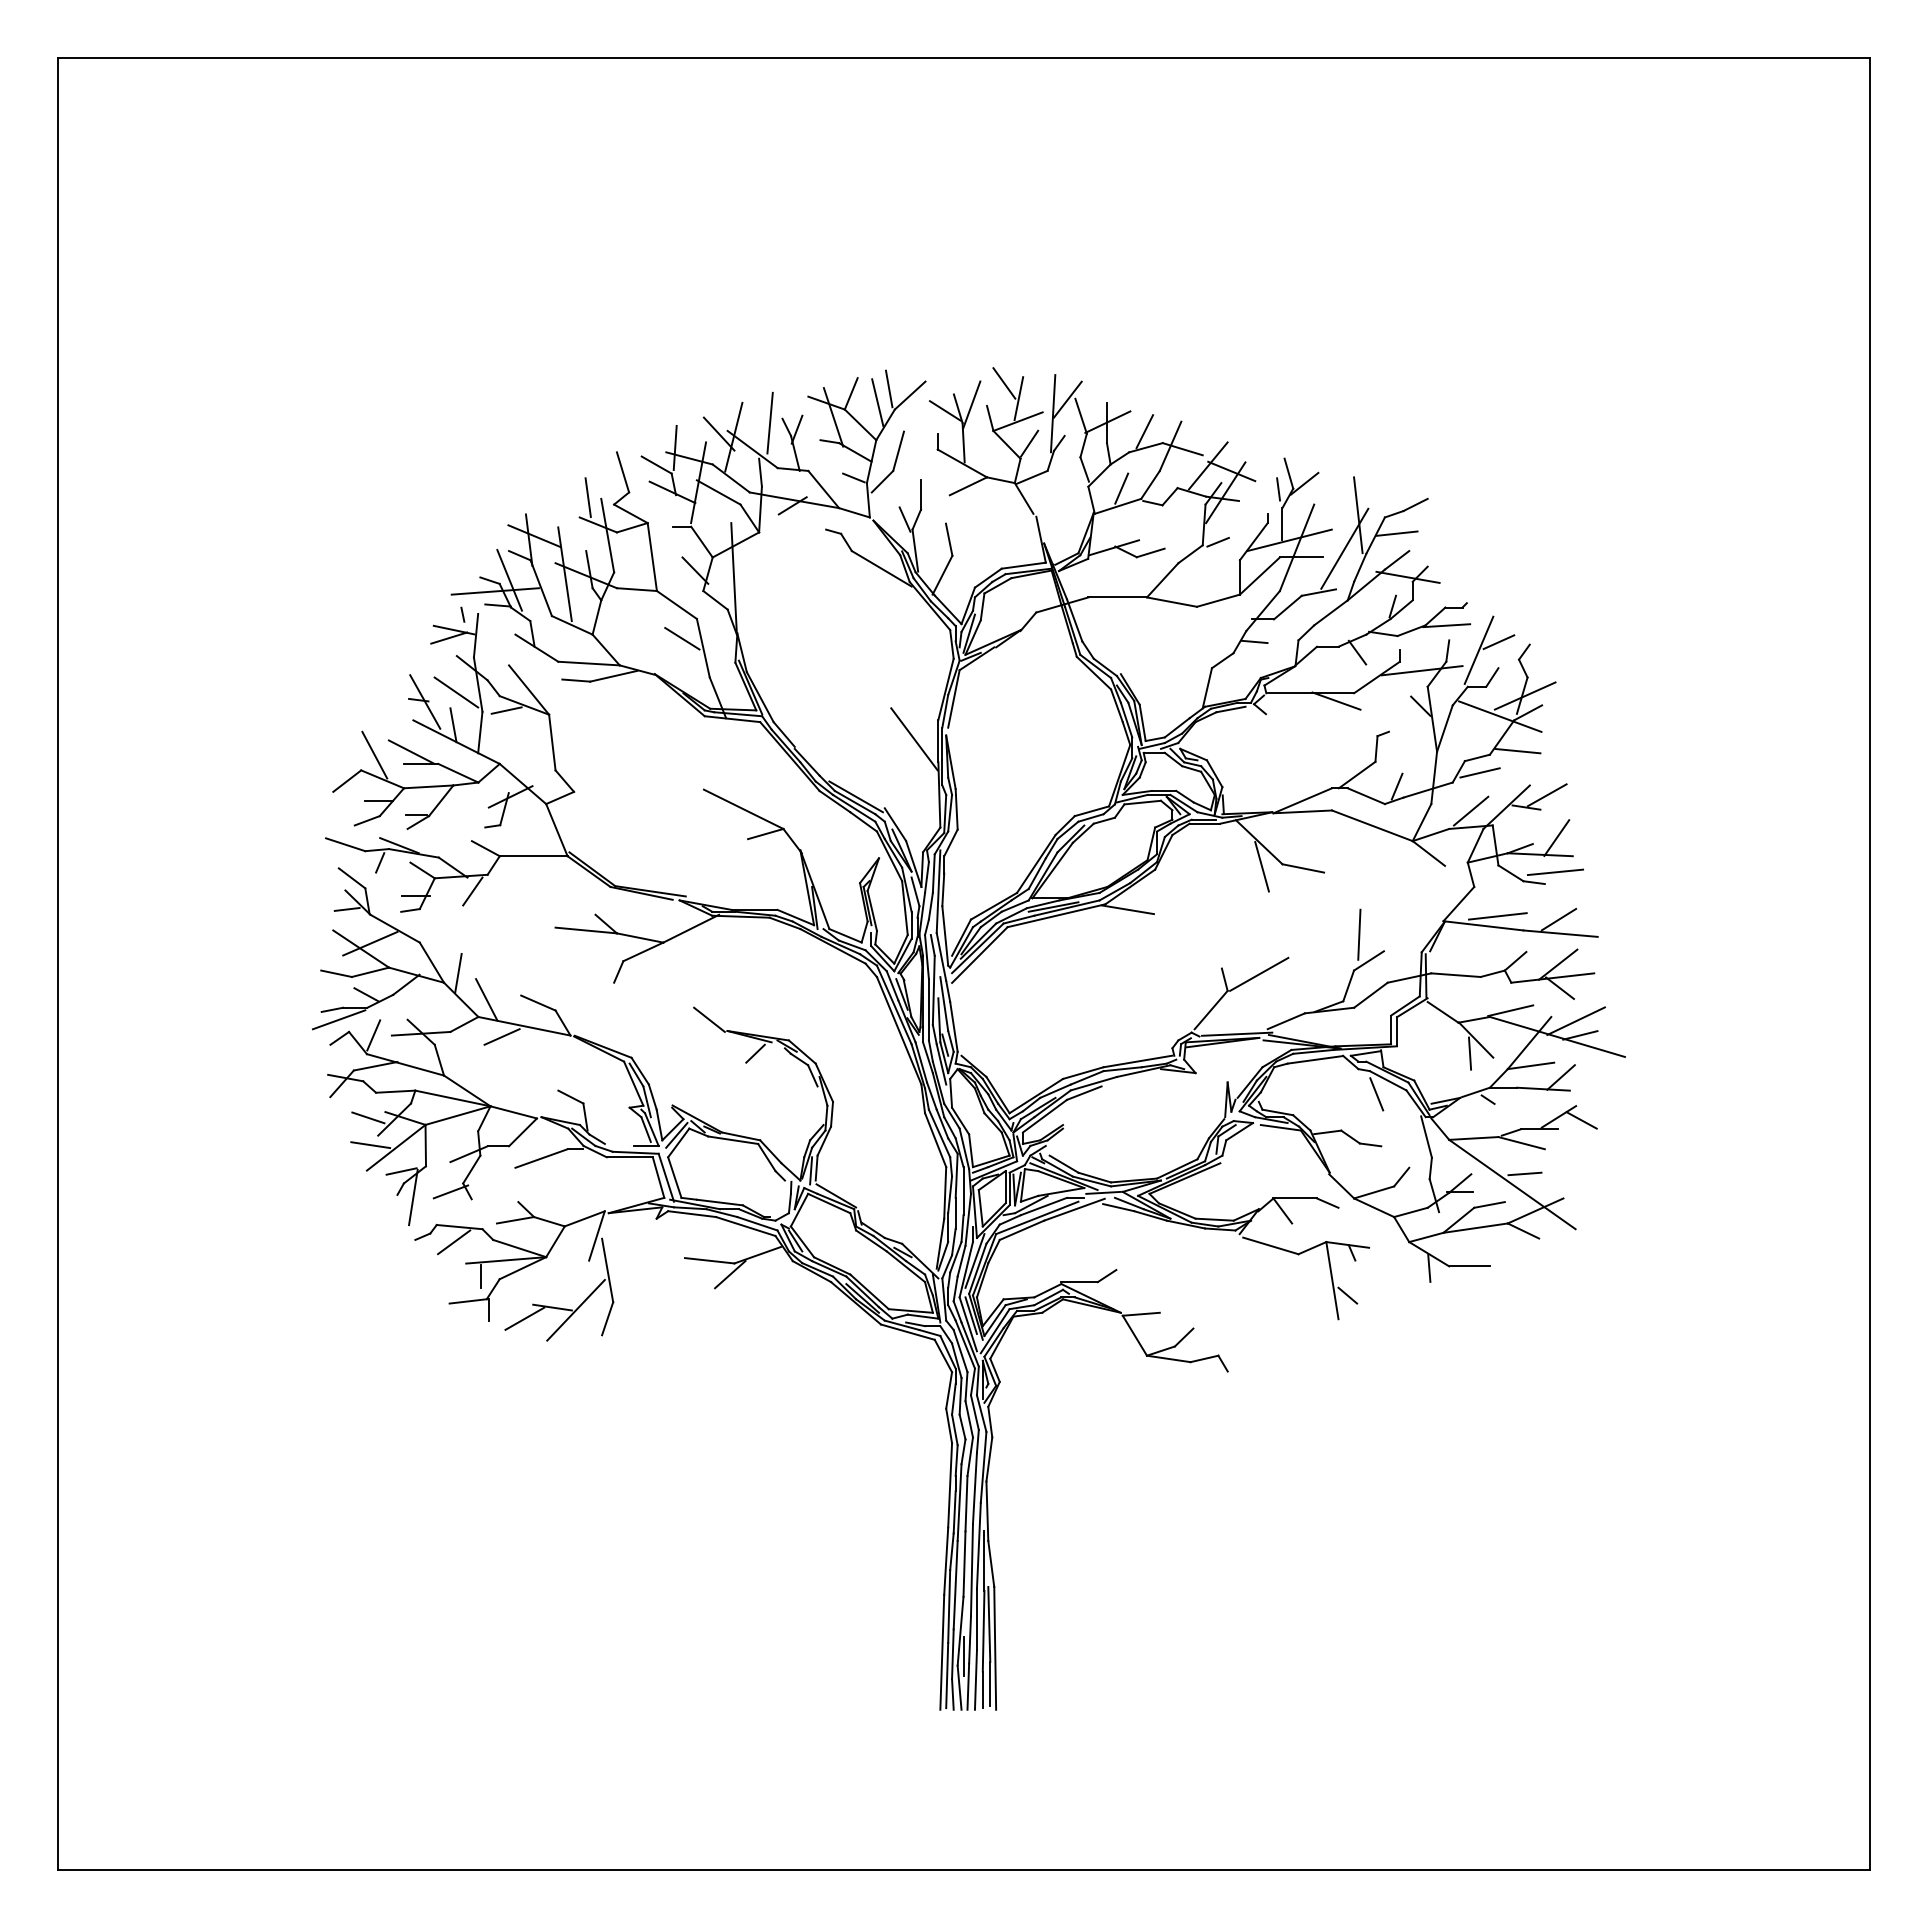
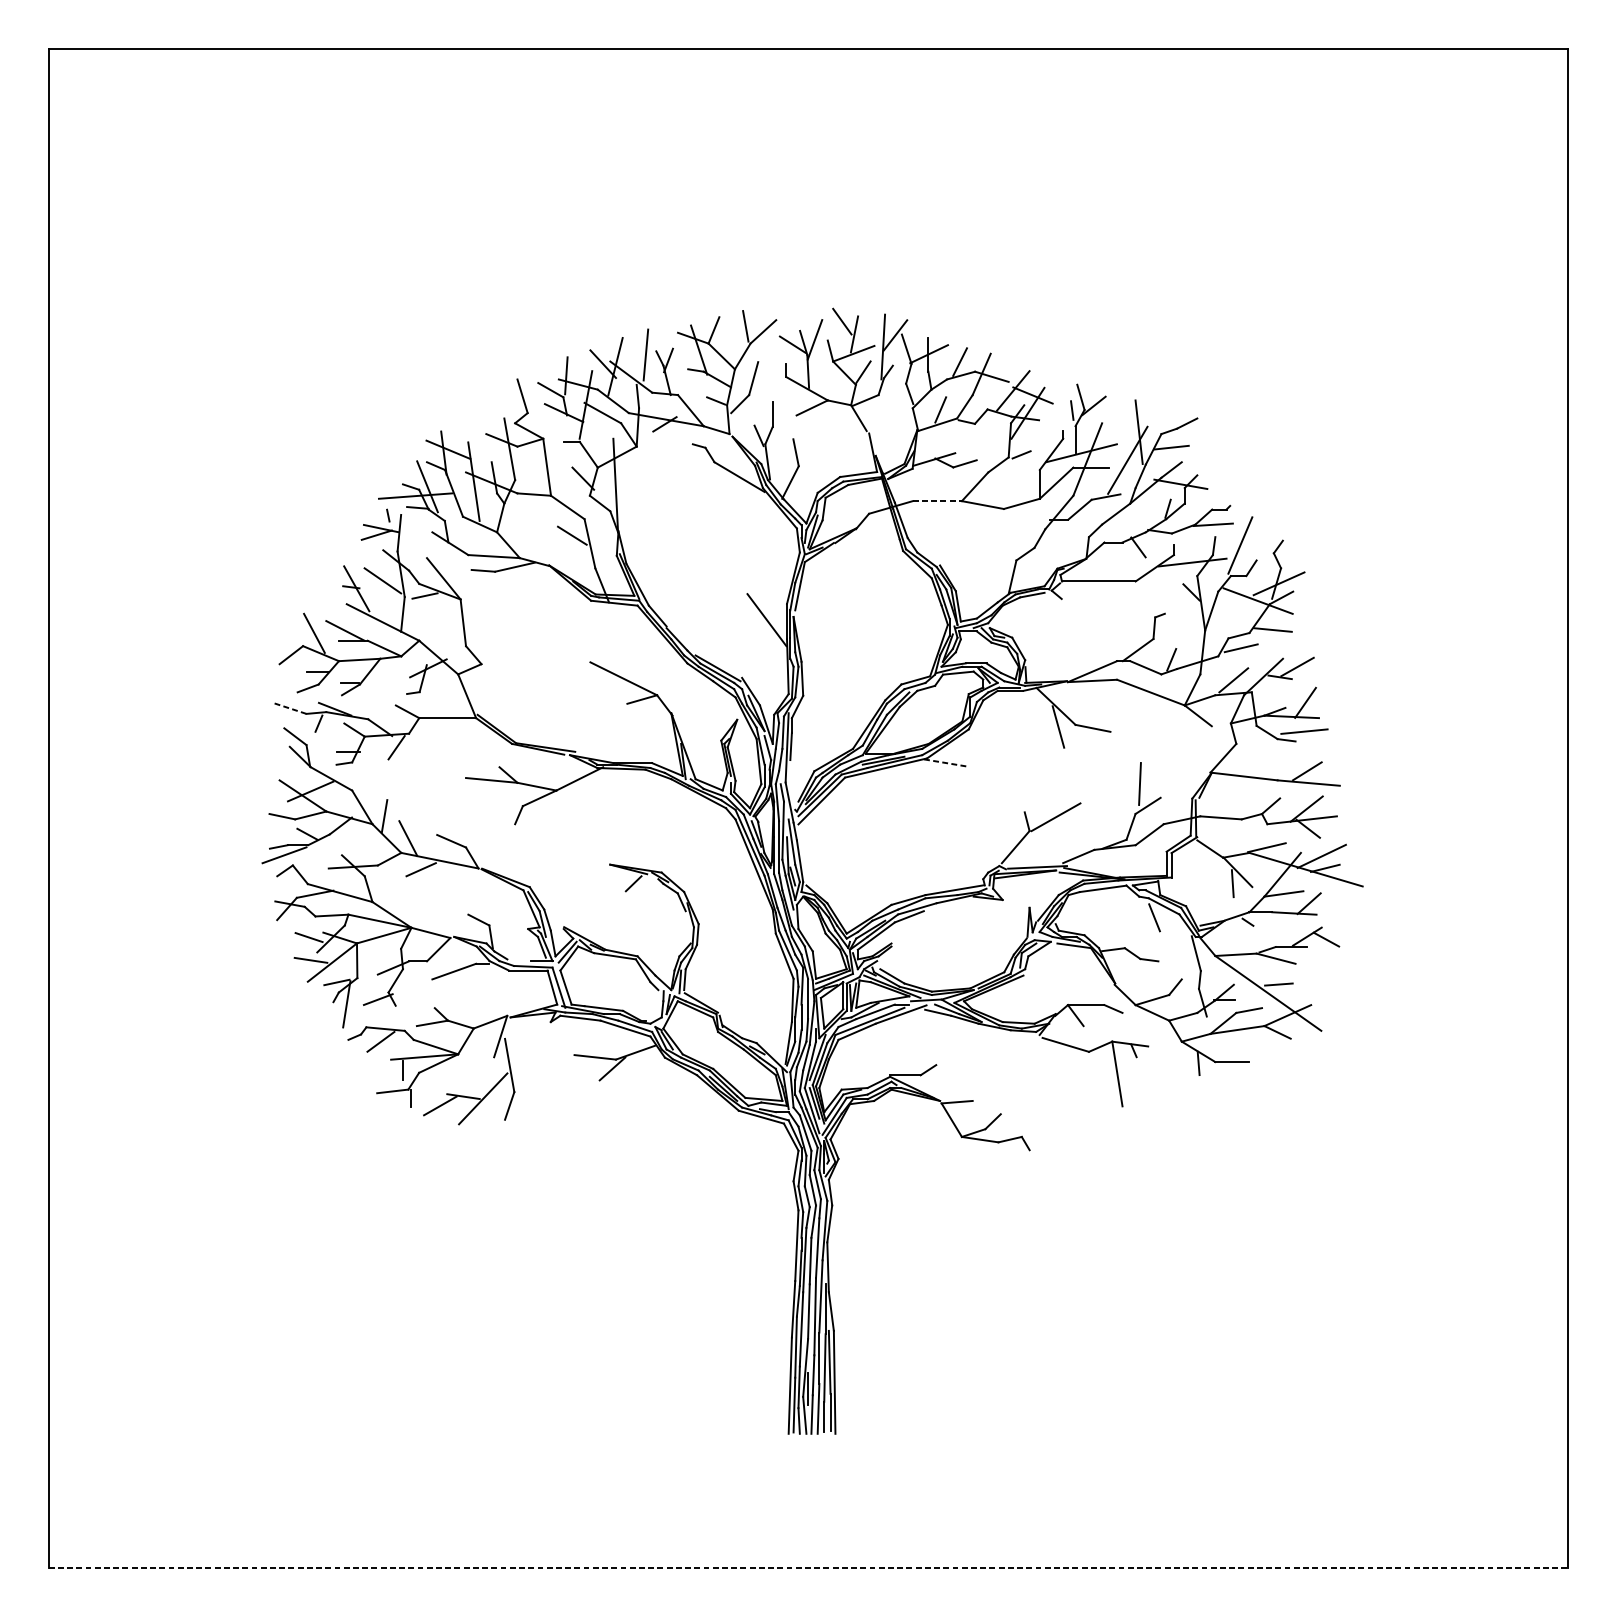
line: (877, 402) -> (735, 337), removed
line: (587, 497) -> (492, 417), removed
line: (1118, 597) -> (938, 501), solid -> dashed
line: (1254, 641) -> (1052, 538), removed
line: (1498, 642) -> (1256, 538), removed
line: (1336, 700) -> (1120, 587), removed
line: (453, 725) -> (380, 608), removed
line: (345, 844) -> (289, 708), solid -> dashed
line: (346, 909) -> (290, 762), removed
line: (1128, 909) -> (946, 762), solid -> dashed
line: (1497, 916) -> (1255, 768), removed
line: (945, 935) -> (792, 784), removed
line: (709, 1019) -> (595, 855), removed
line: (373, 1035) -> (313, 868), removed
line: (1347, 1295) -> (1130, 1086), removed
line: (964, 1870) -> (808, 1568), solid -> dashed

